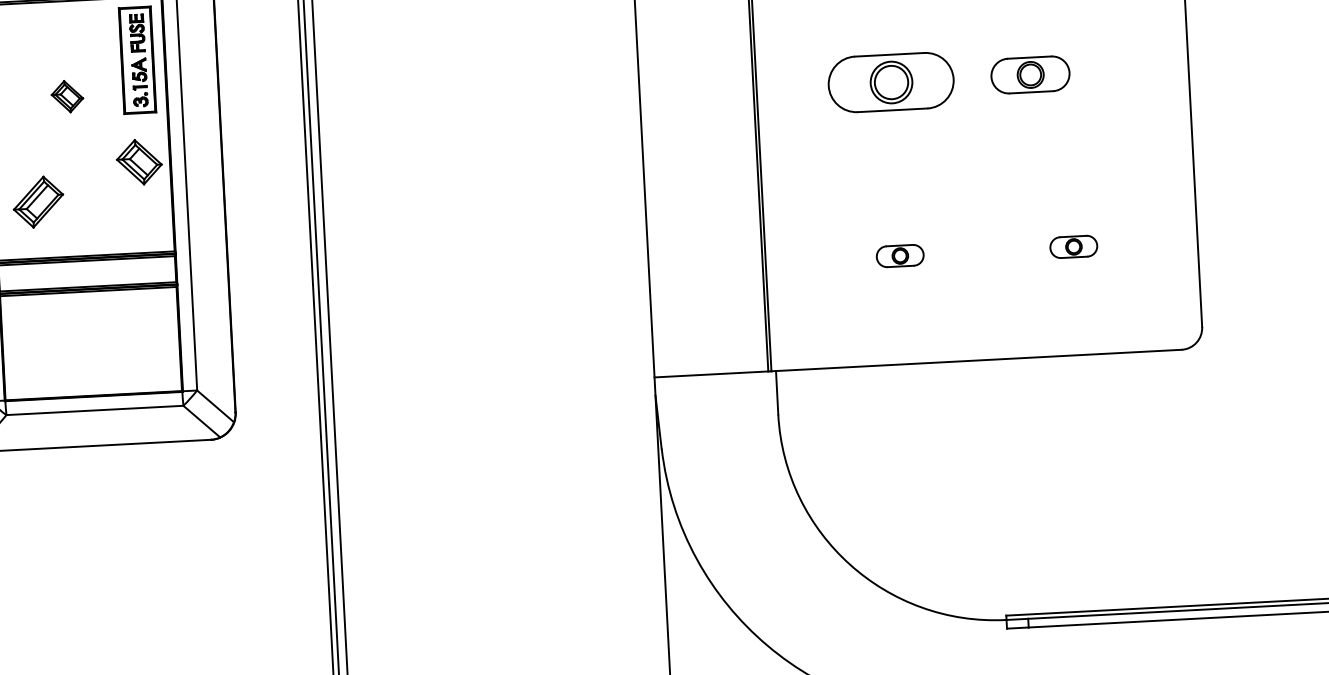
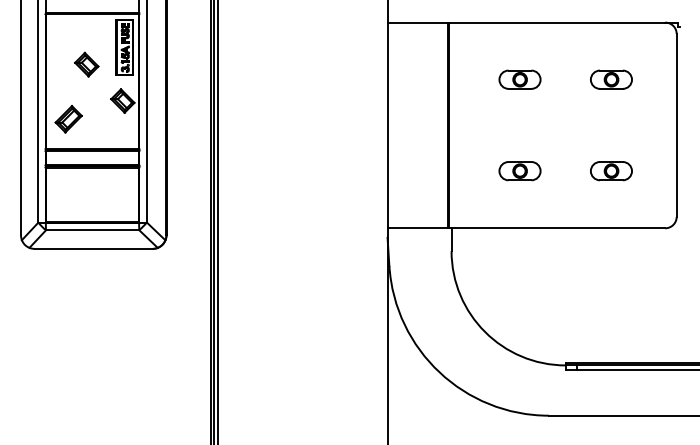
part: (1030, 74) -> (611, 79), moved
part: (890, 81) -> (519, 79), size x0.62
part: (66, 96) -> (86, 64), size x1.43
part: (1073, 247) -> (611, 171), size x1.67
part: (899, 256) -> (519, 171), size x1.67

